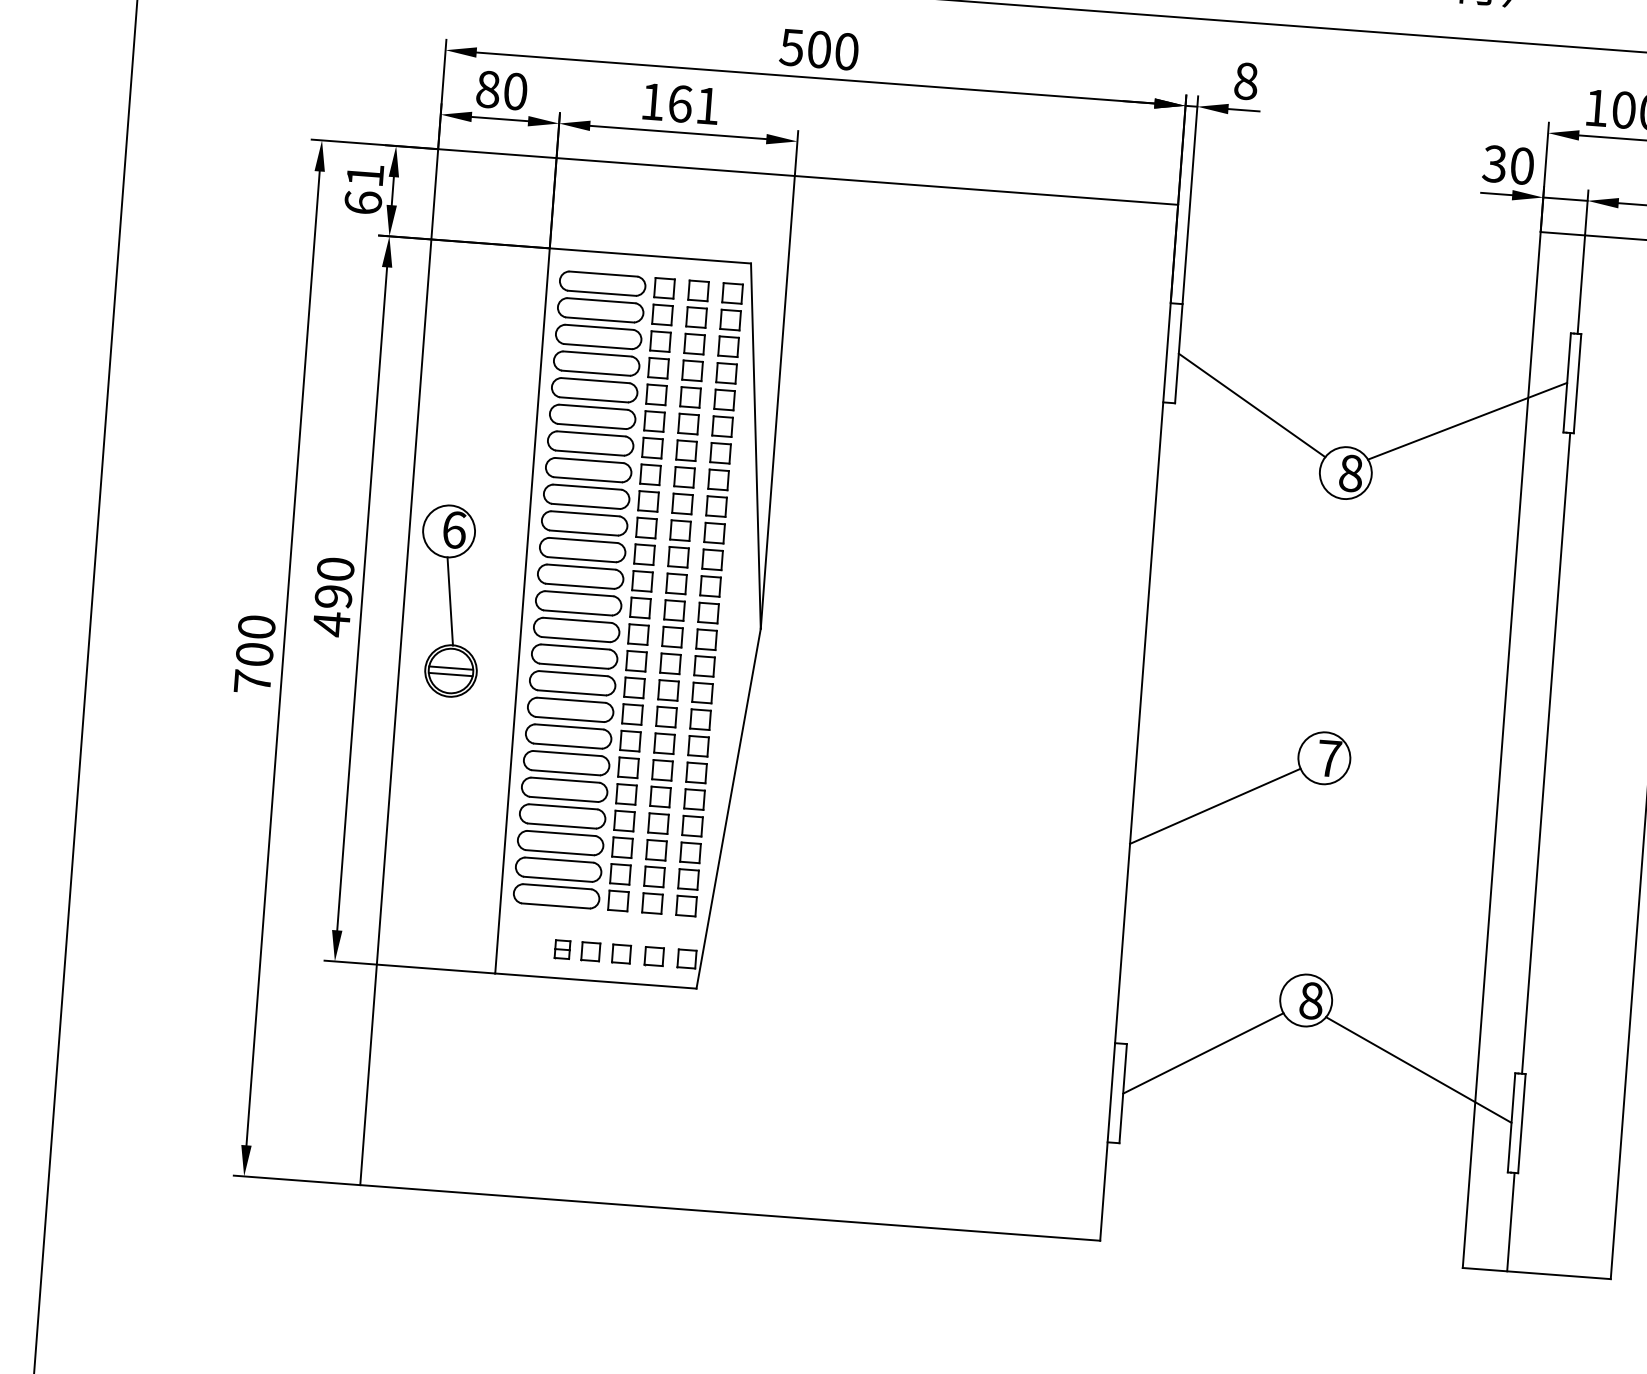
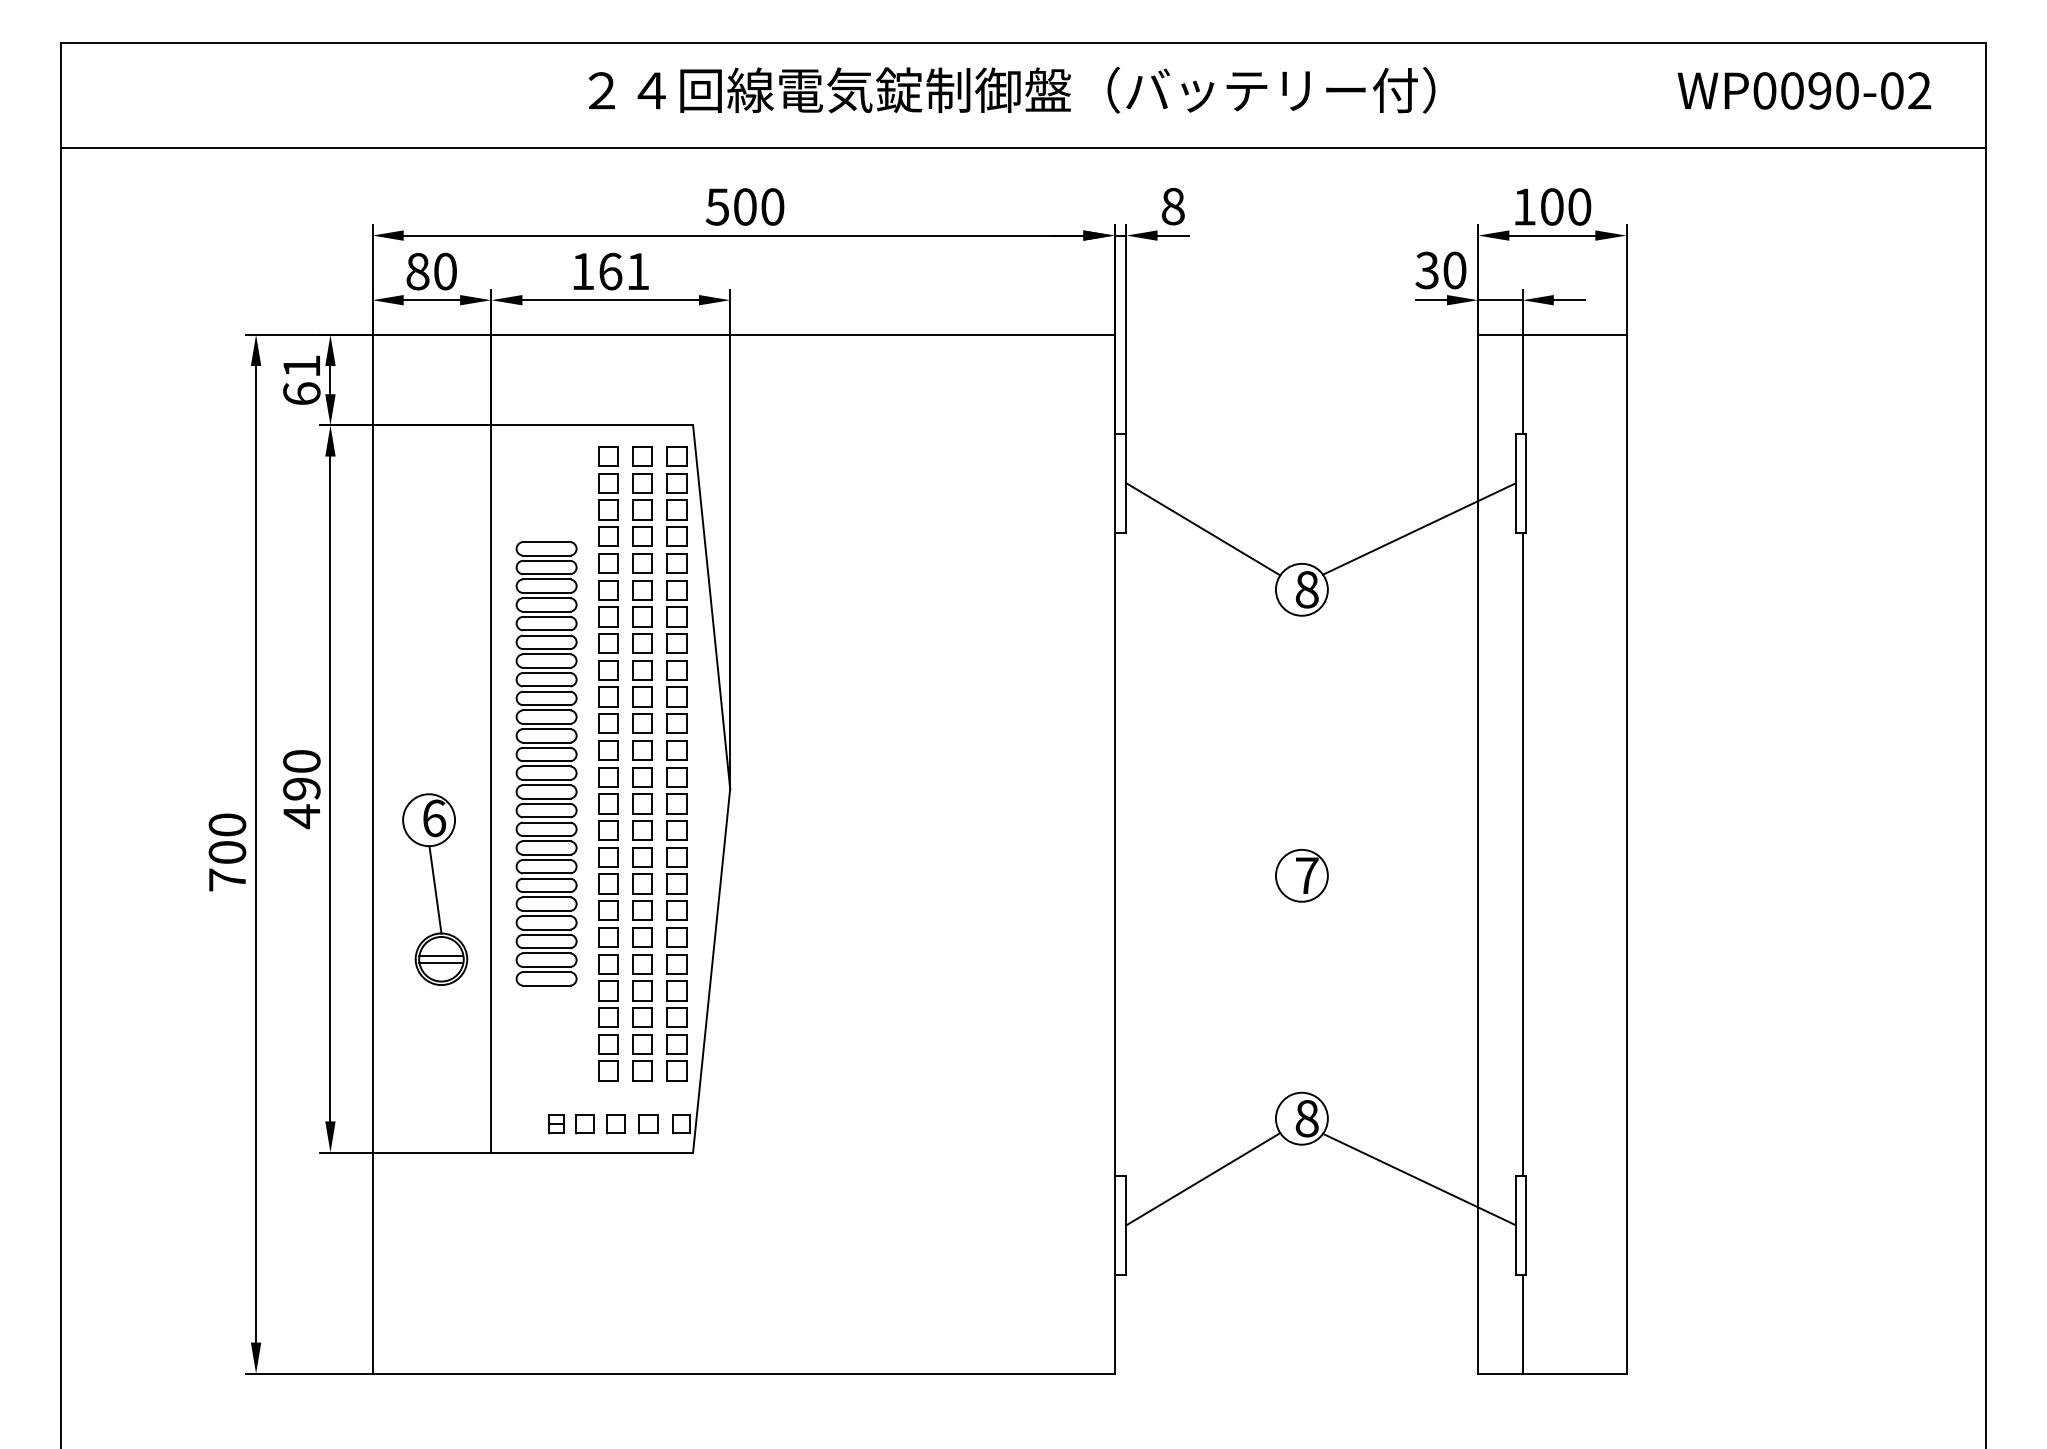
part: (579, 589) -> (546, 763), size x0.7
part: (450, 601) -> (435, 889), moved
line: (1215, 805) -> (1196, 931), removed

